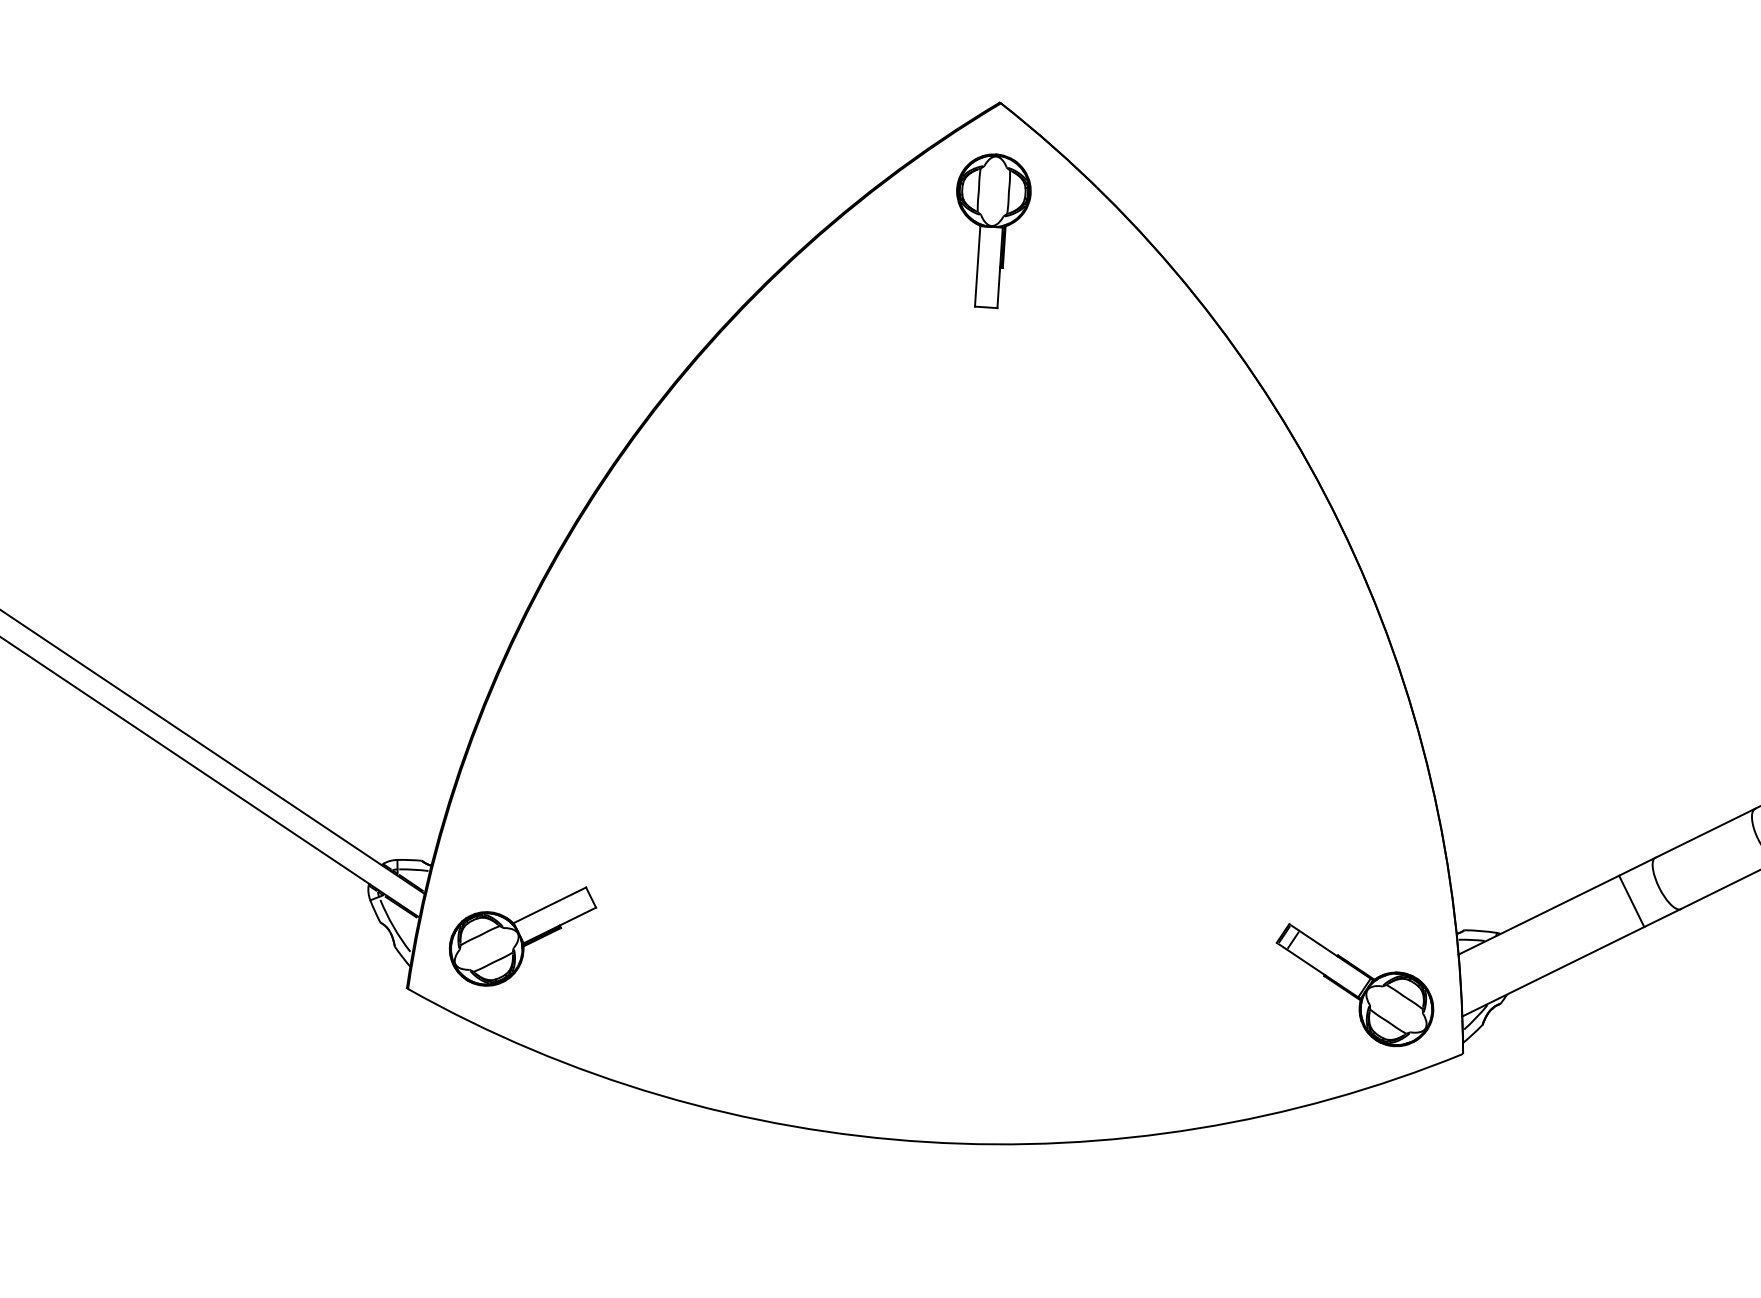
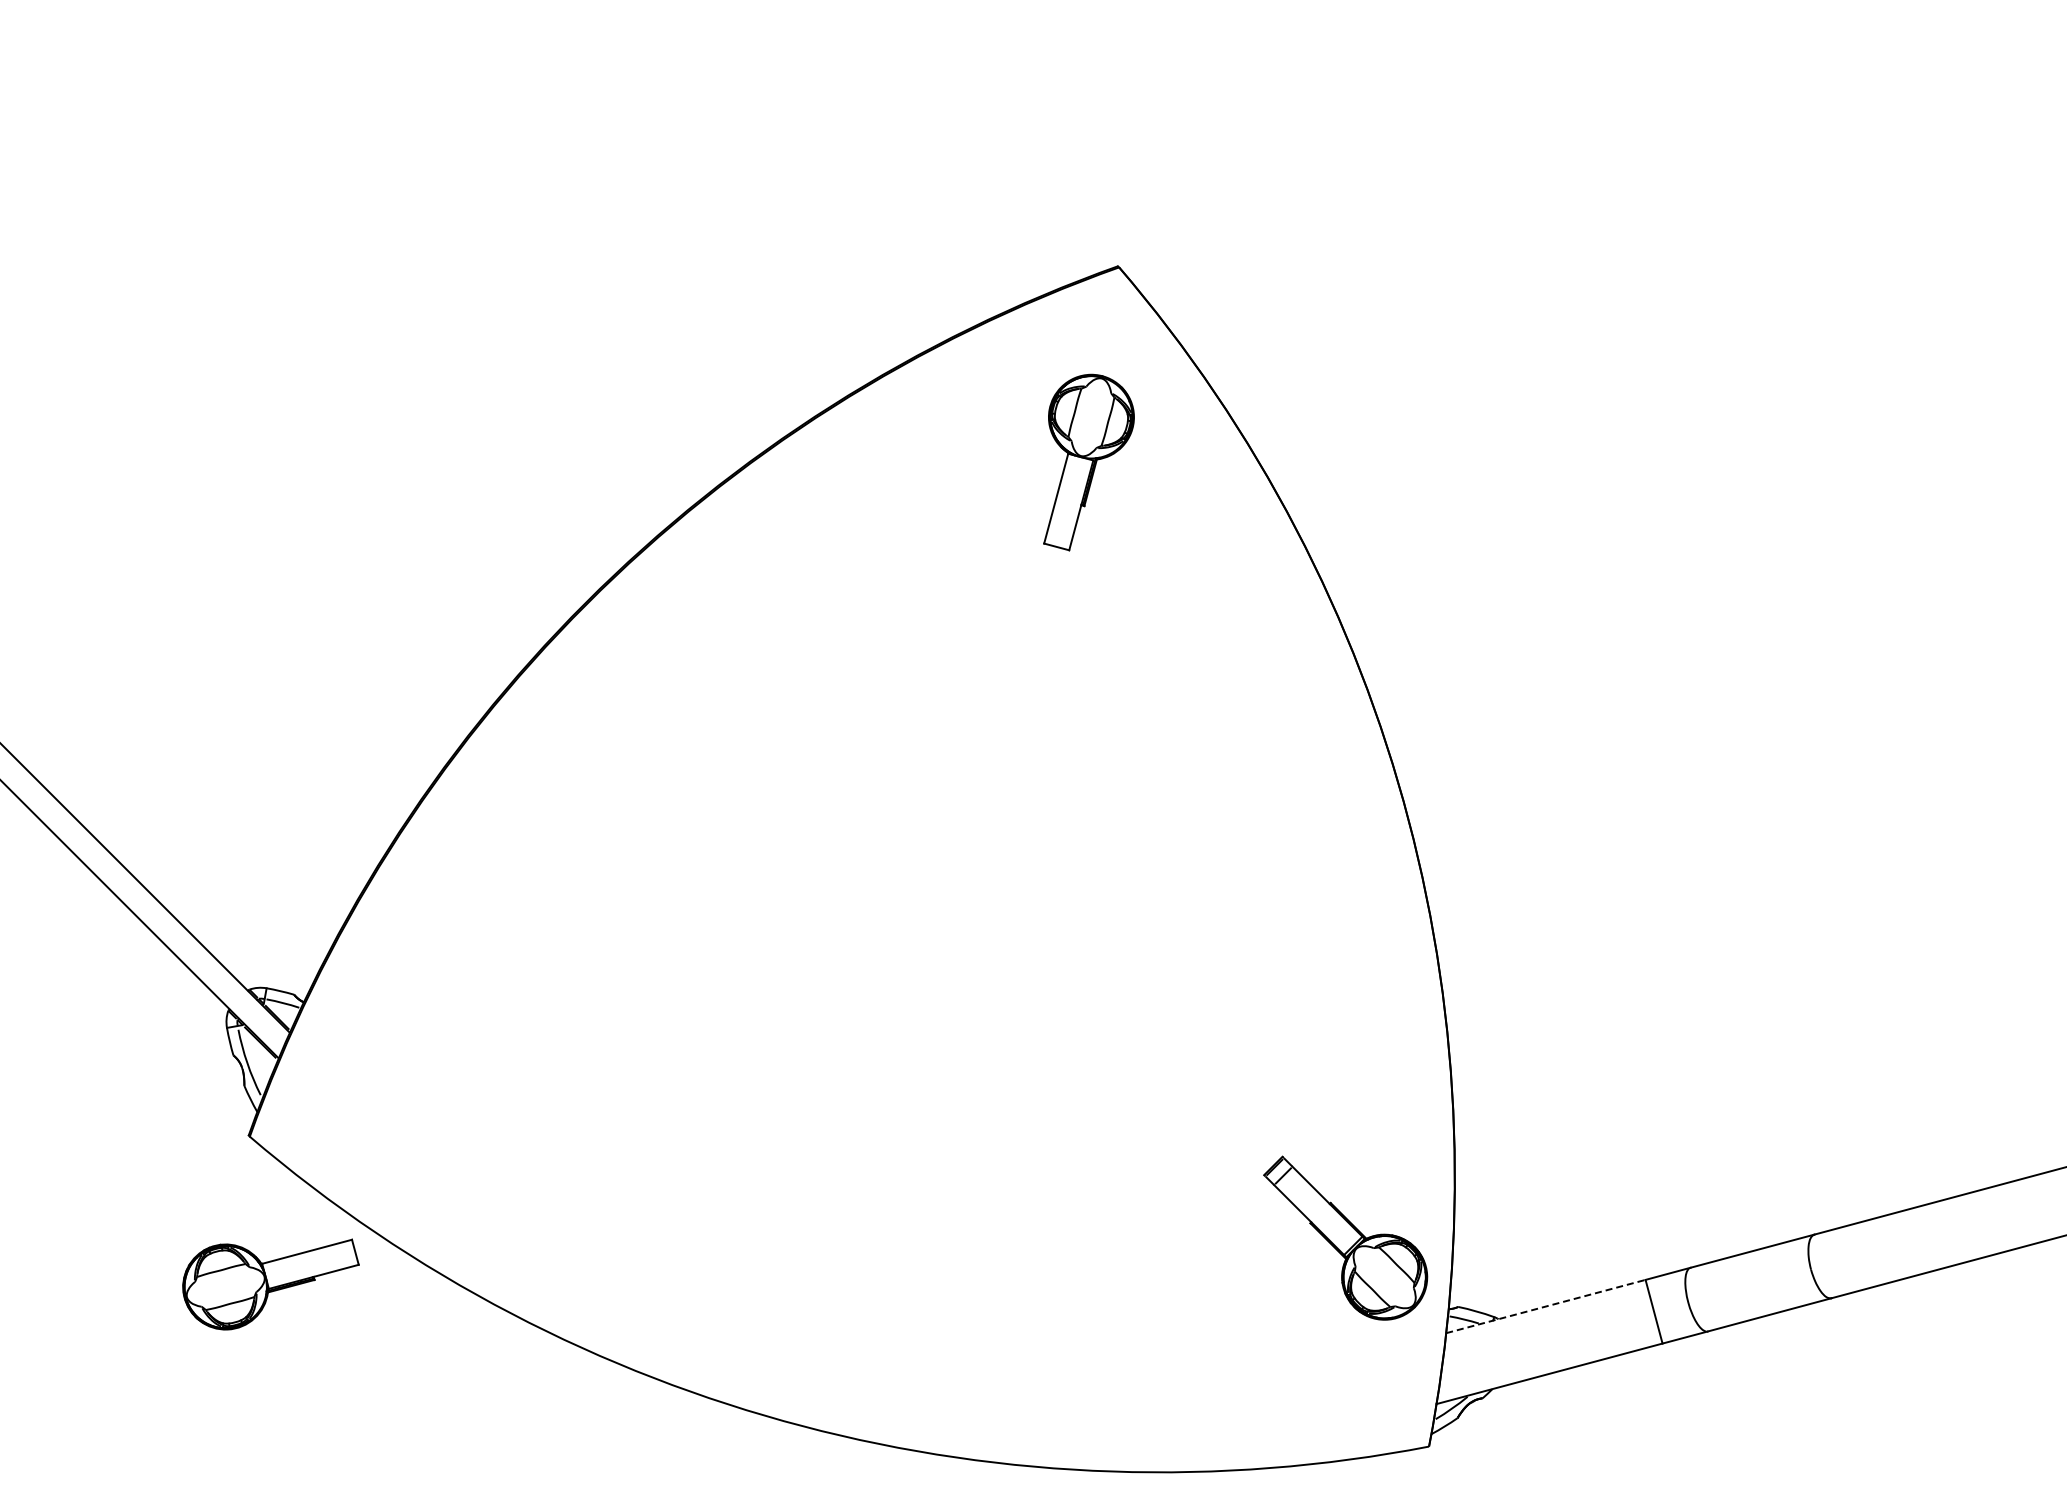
part: (999, 230) -> (1088, 462), moved
line: (1539, 915) -> (1546, 1306), solid -> dashed
part: (524, 939) -> (270, 1284), moved
part: (1356, 982) -> (1345, 1237), moved

